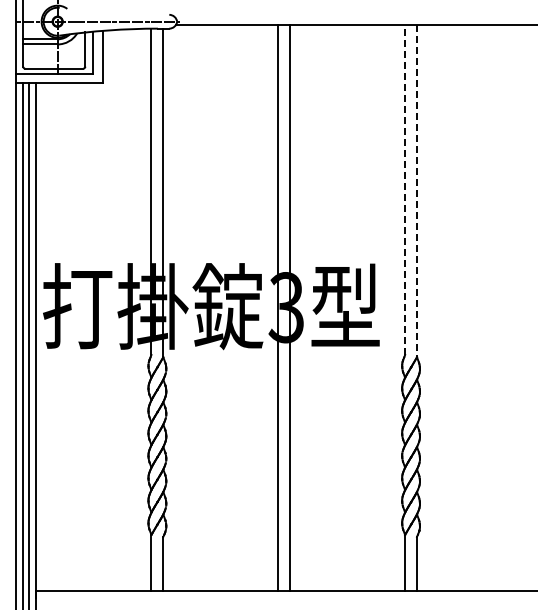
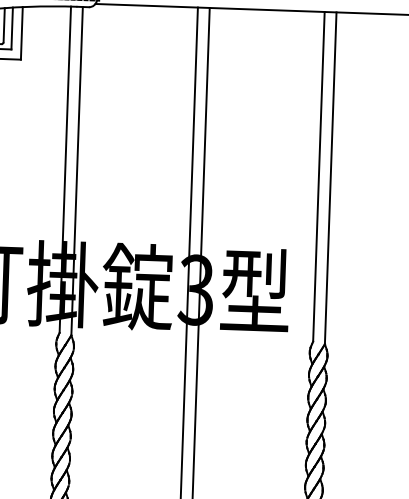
line: (405, 190) -> (319, 177), dashed -> solid
line: (417, 191) -> (331, 178), dashed -> solid

